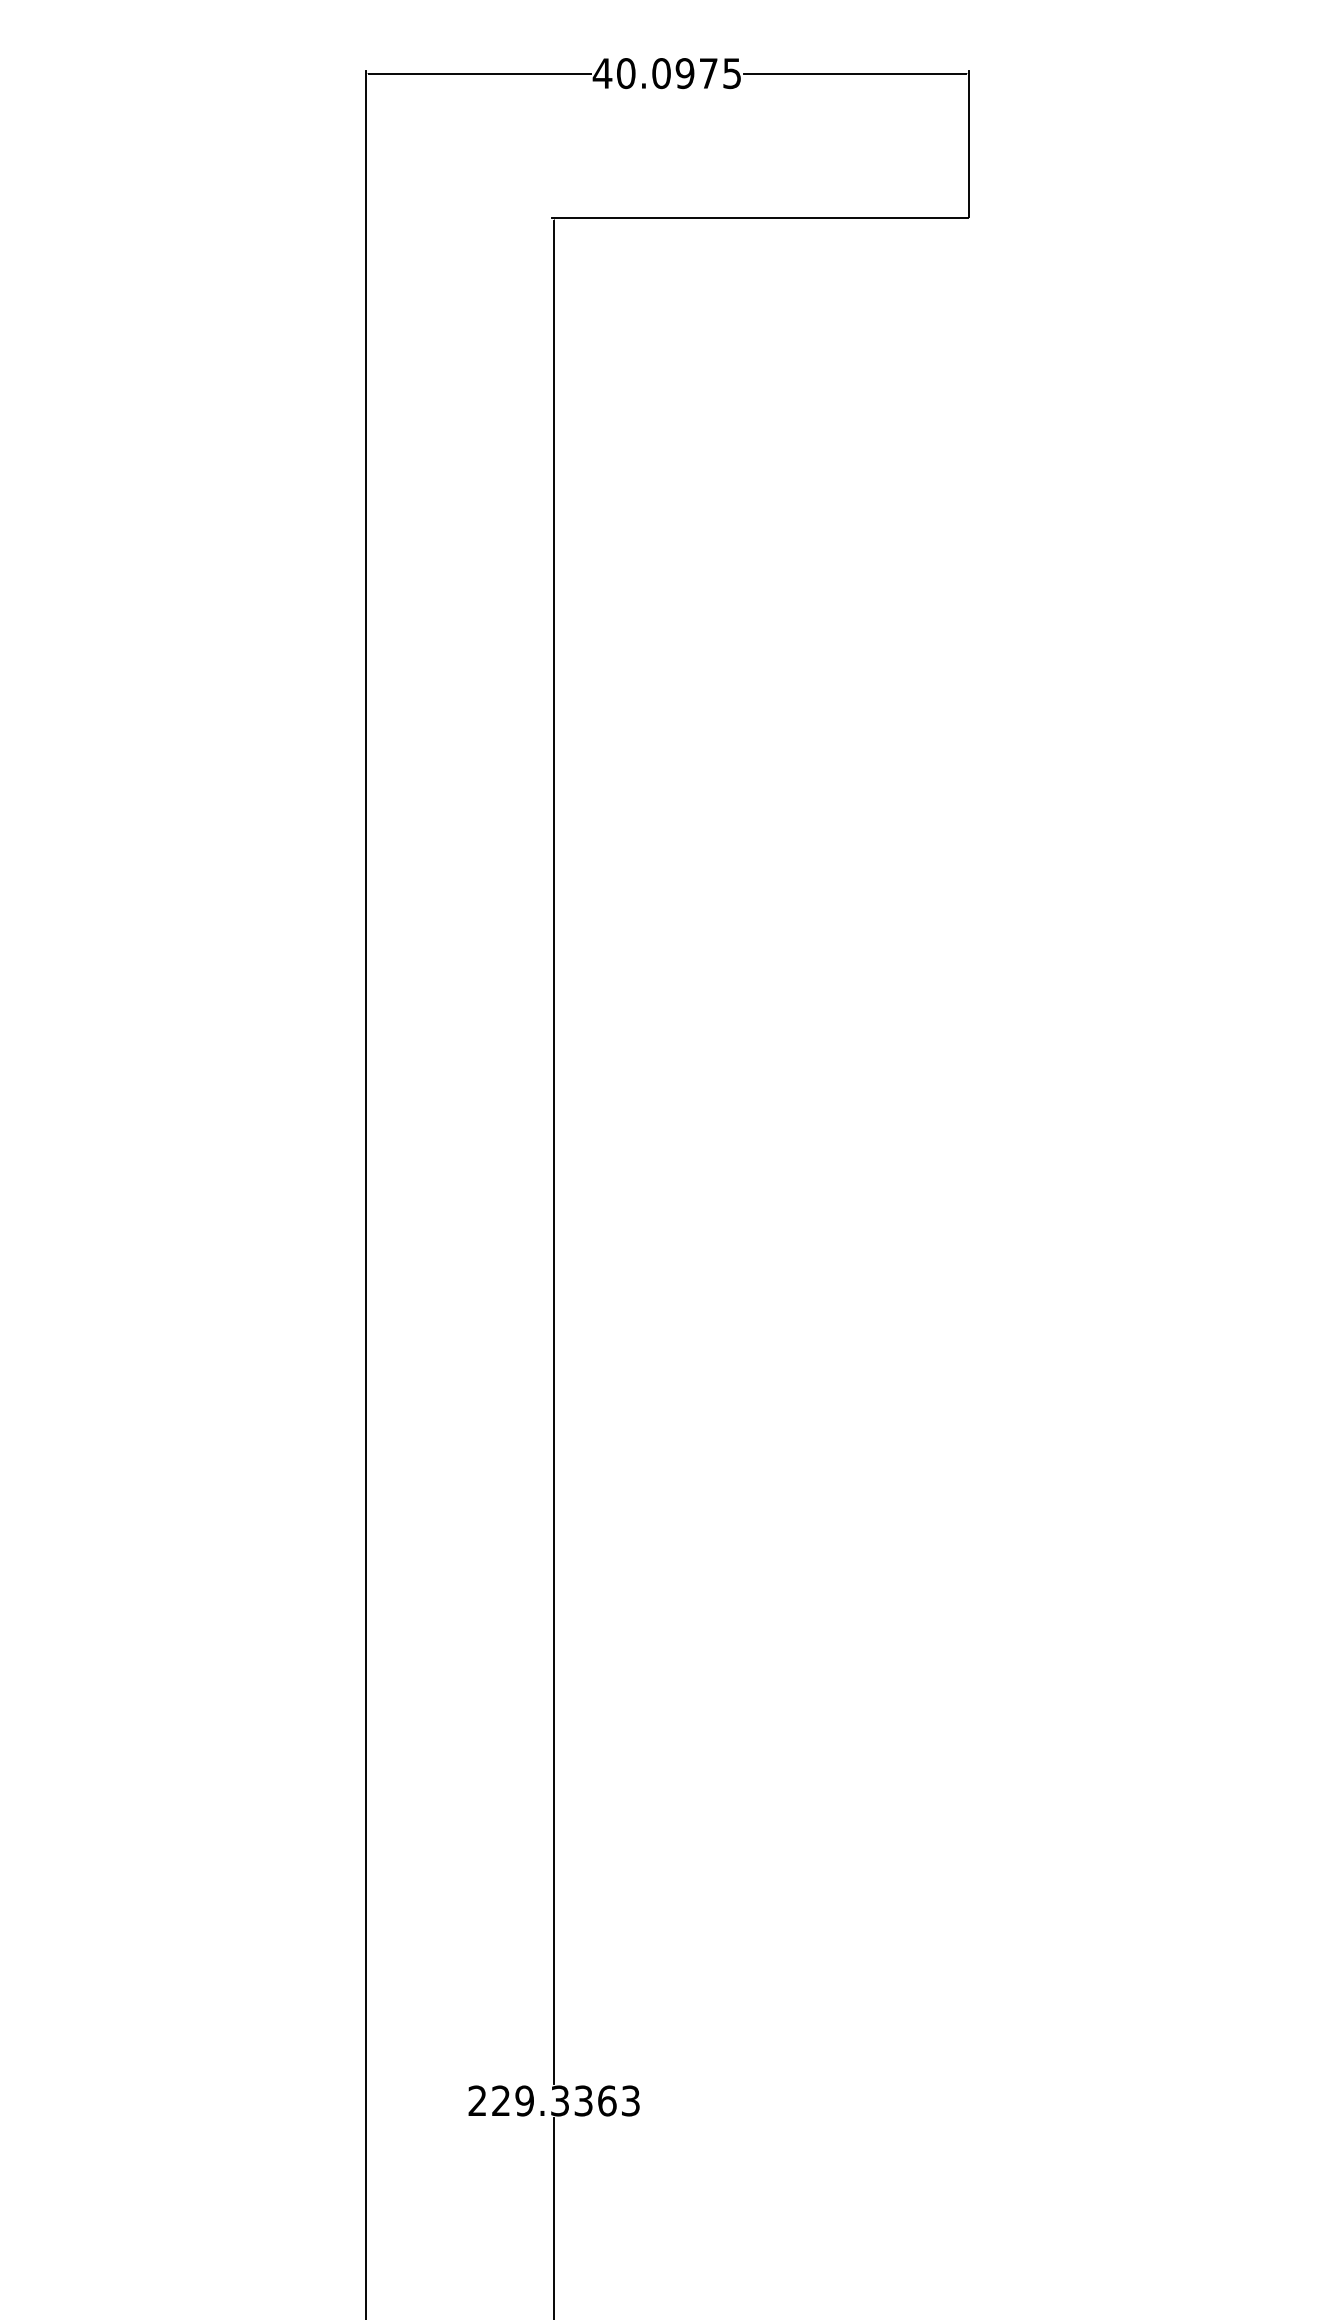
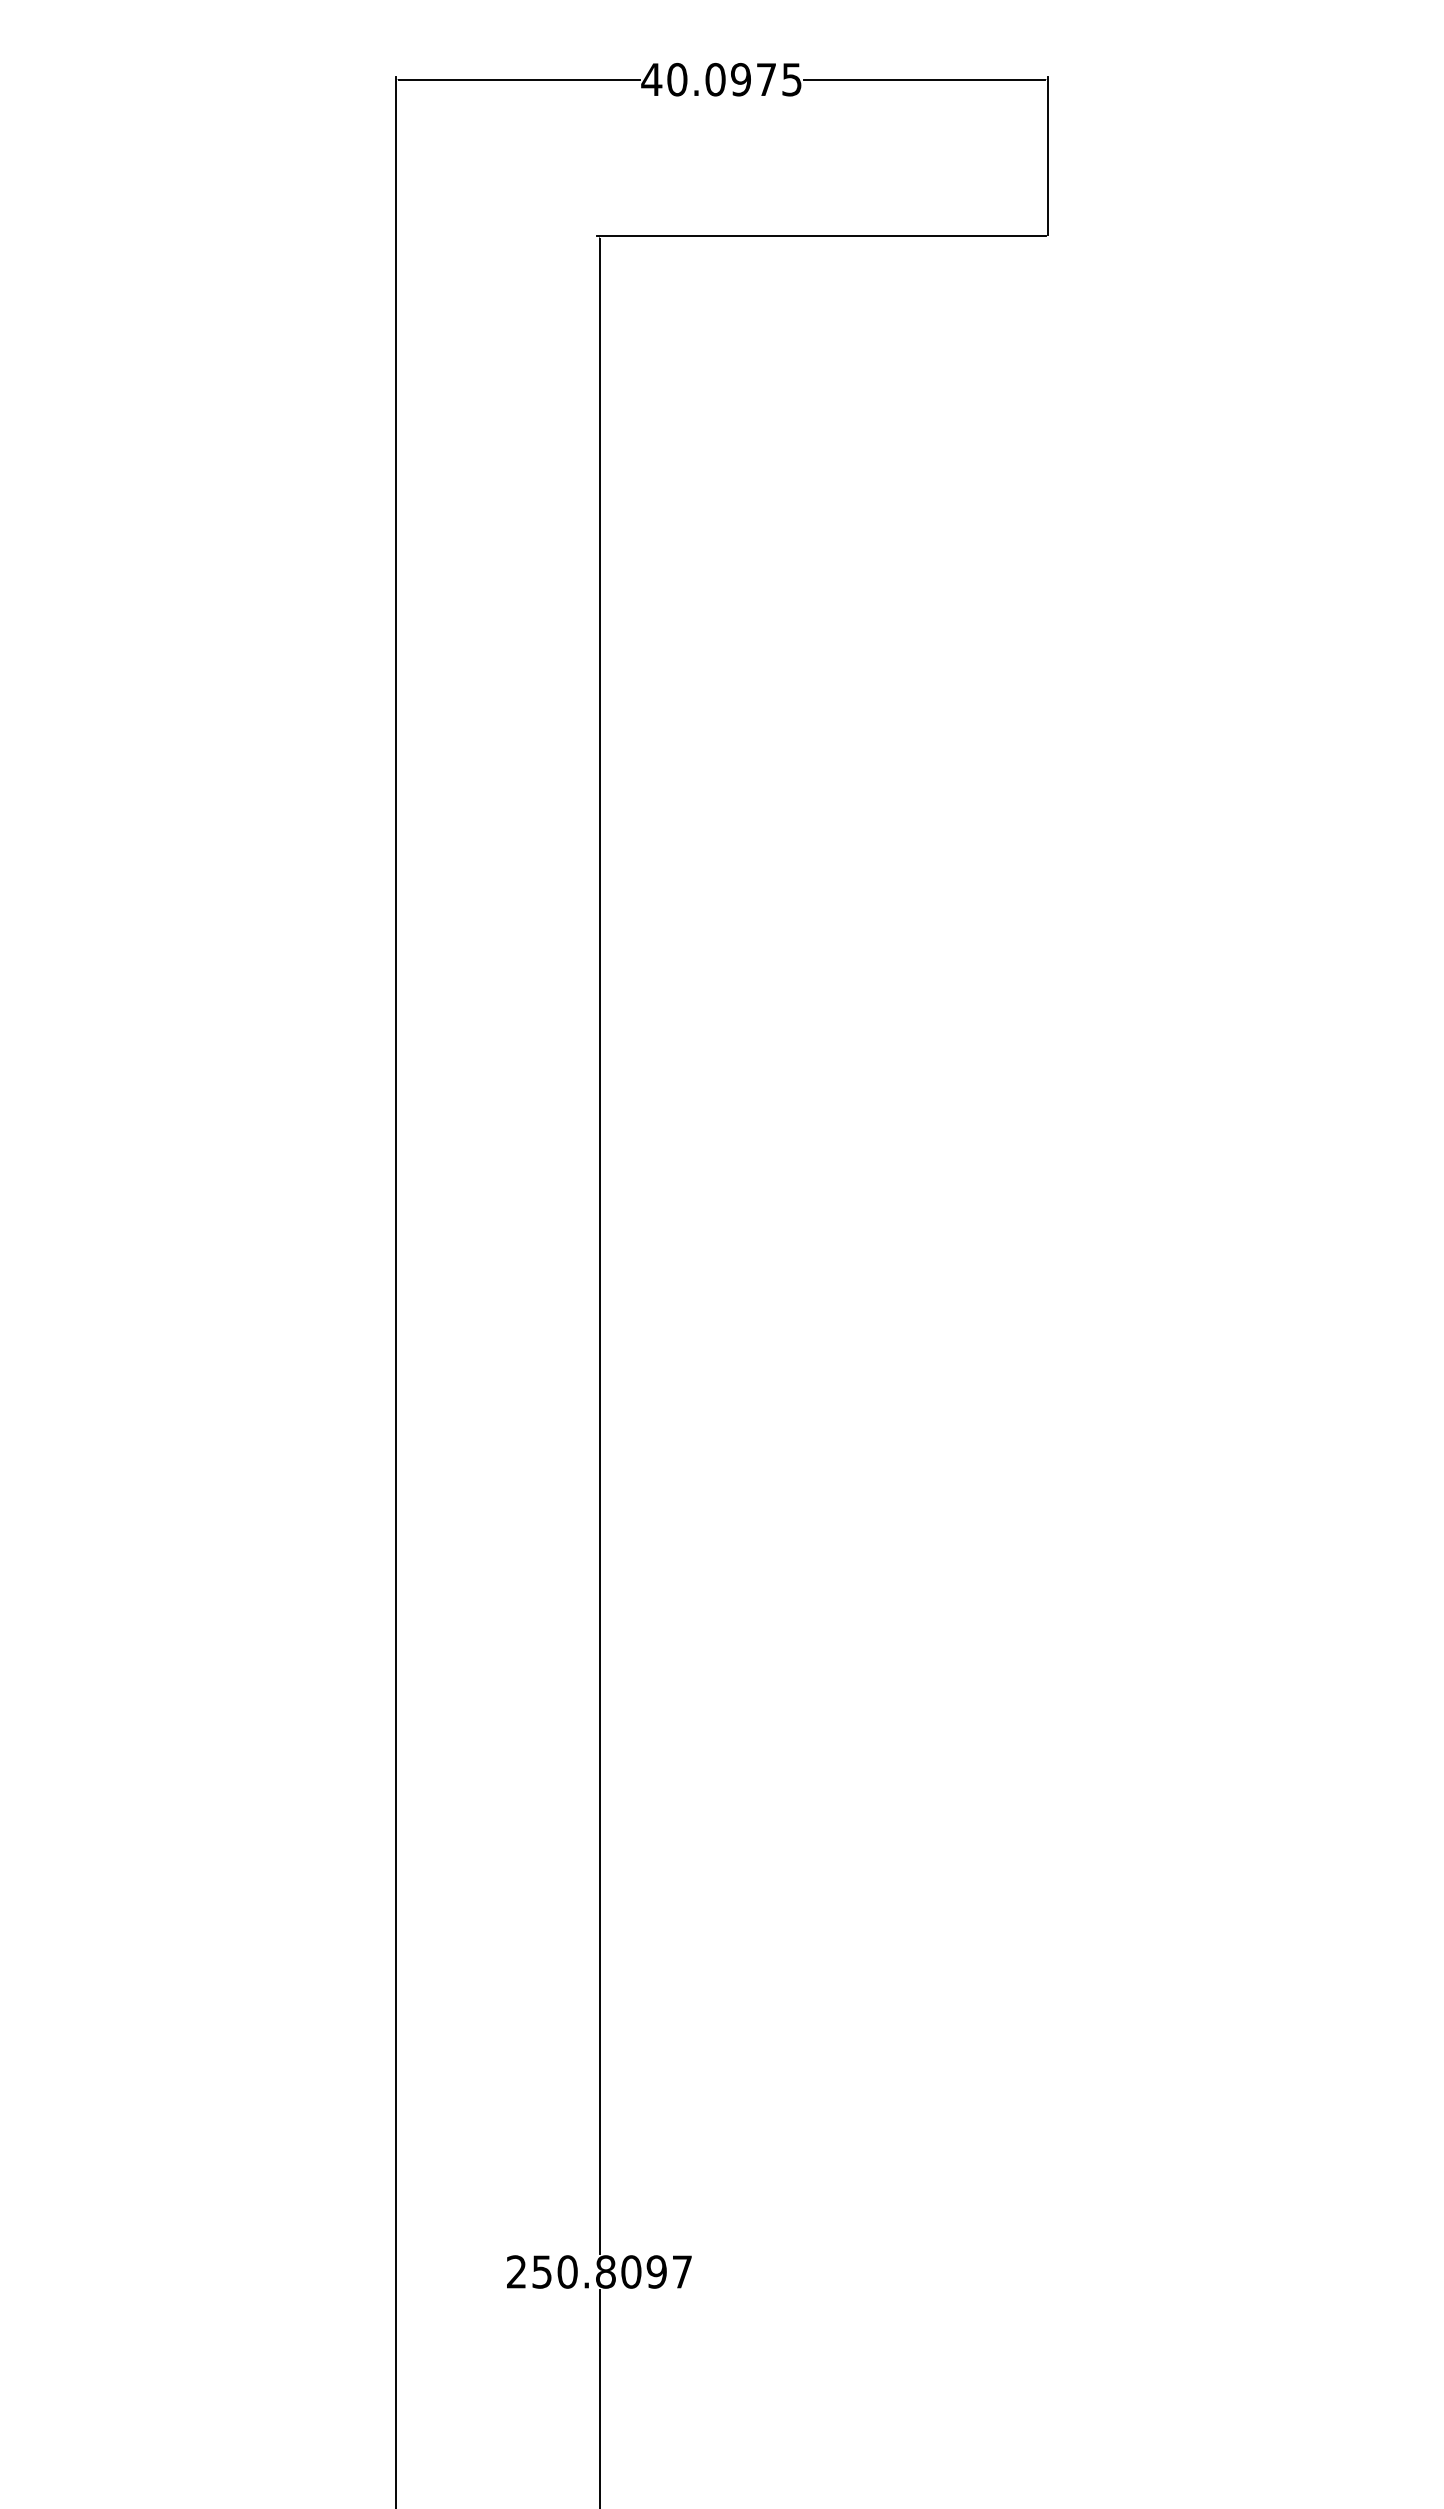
text: (565, 2100) -> (611, 2271), 229.3363 -> 250.8097

